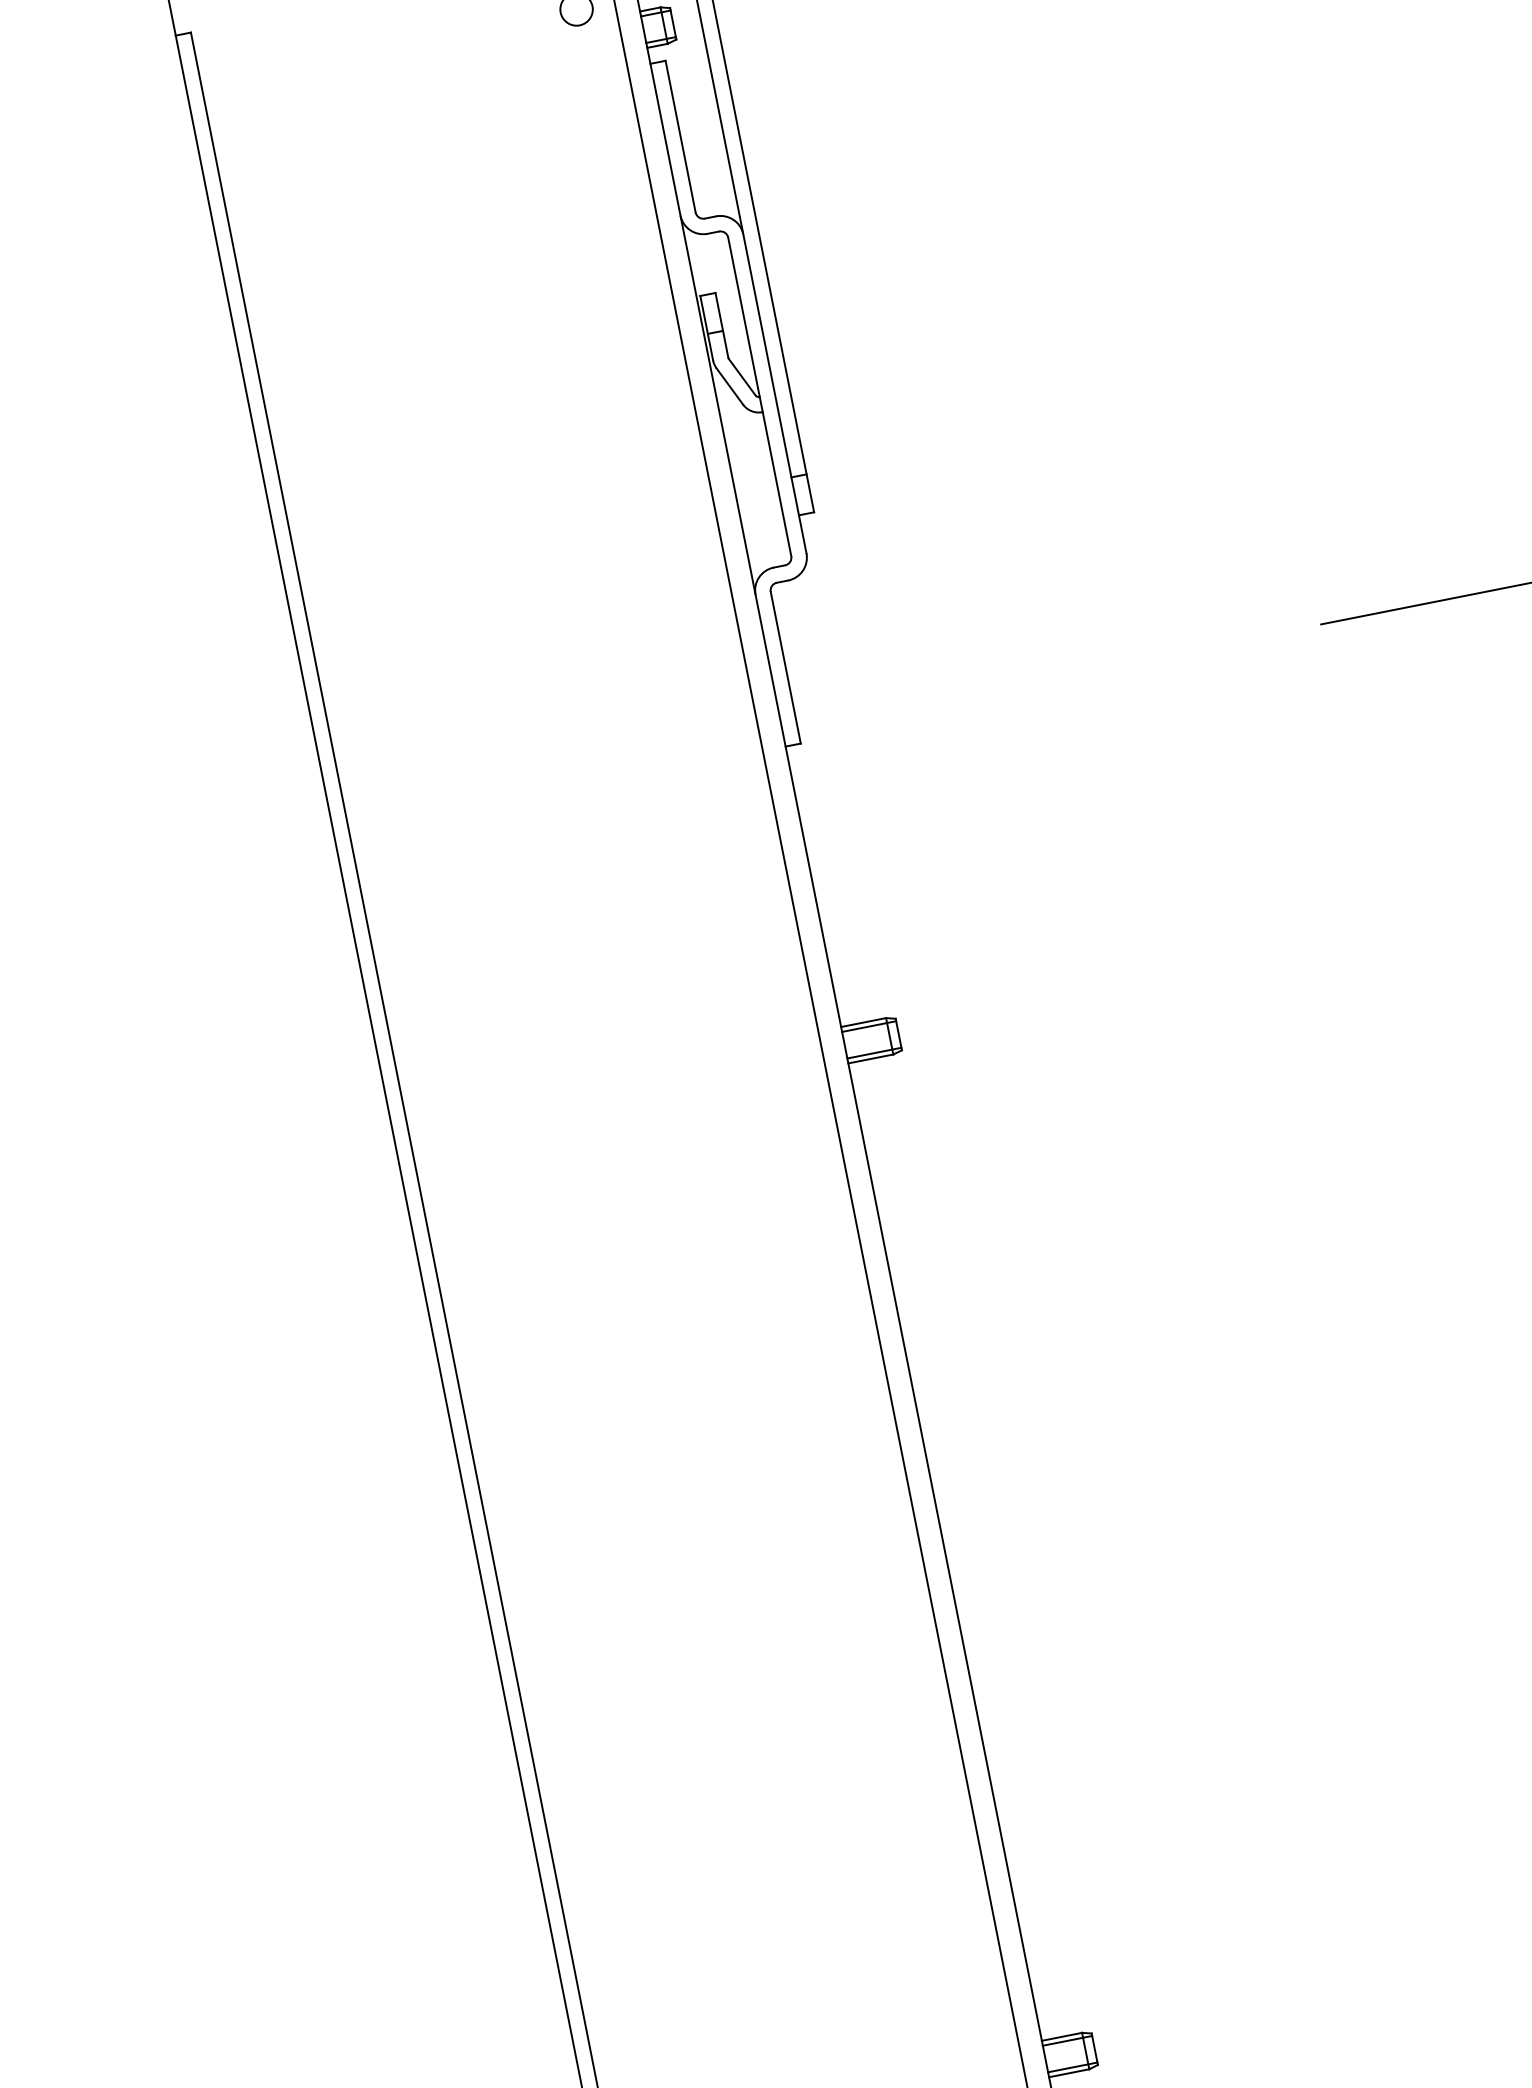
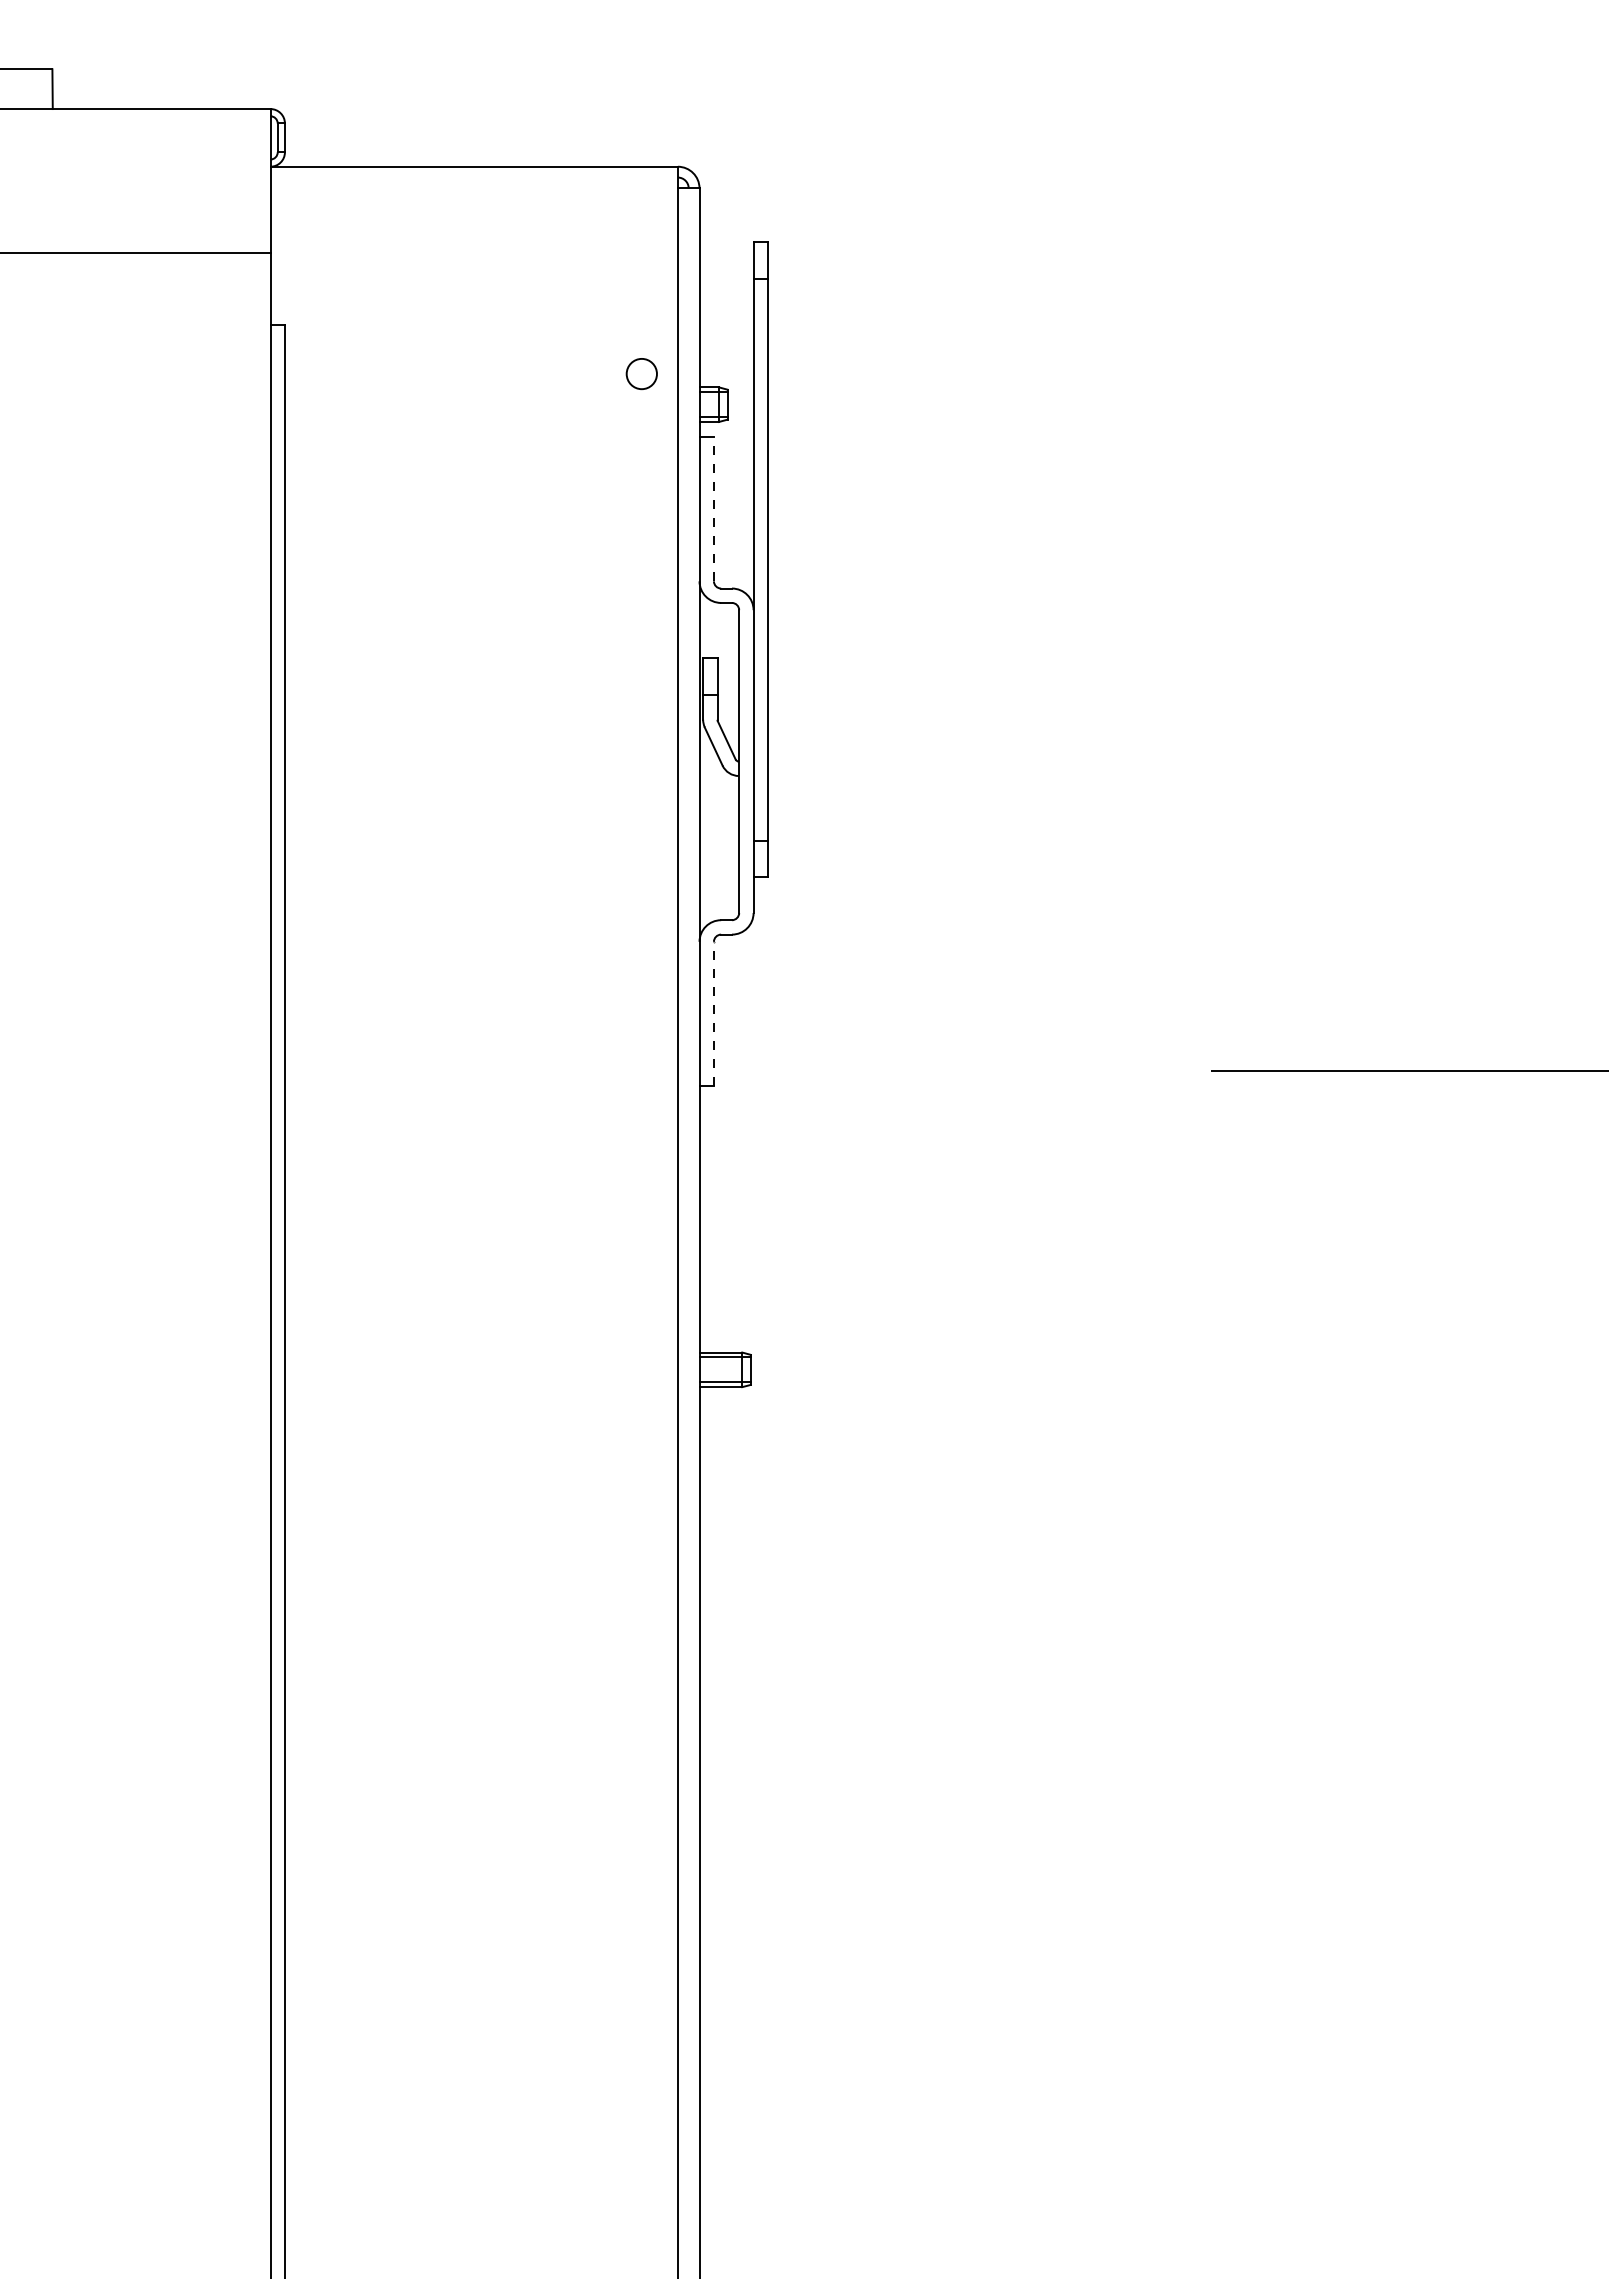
line: (680, 136) -> (713, 508), solid -> dashed
line: (785, 667) -> (713, 1013), solid -> dashed

